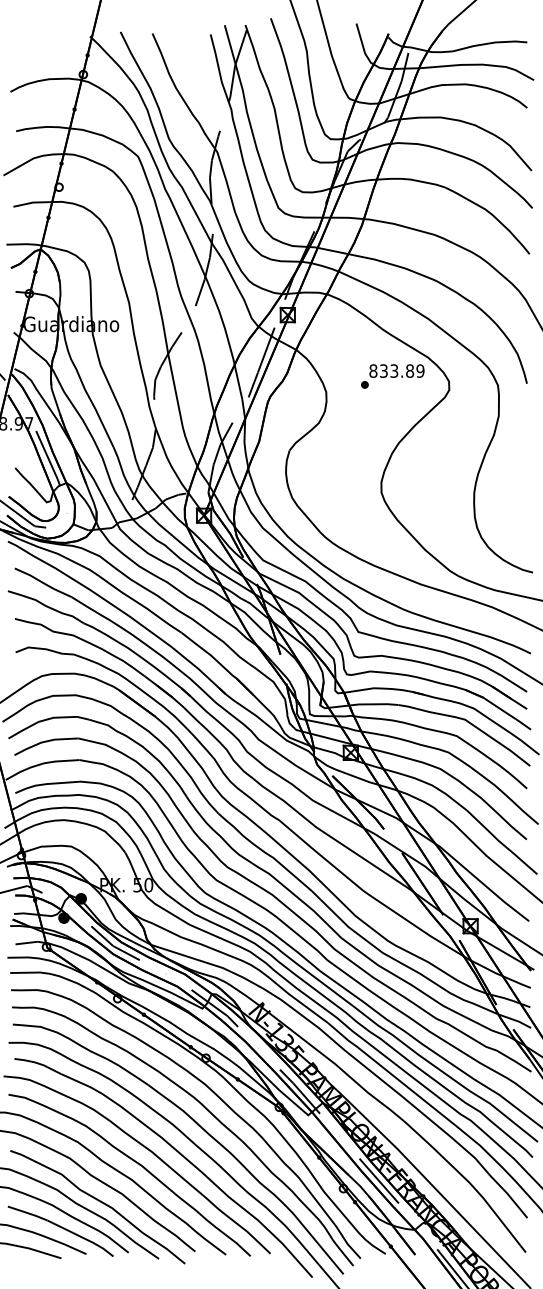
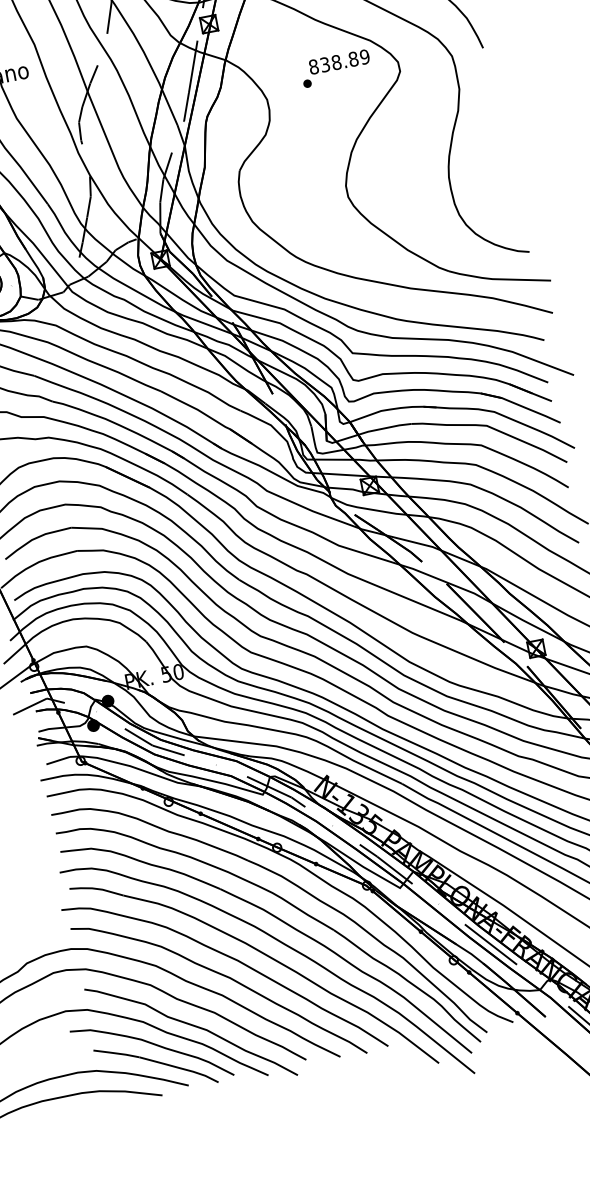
text: (394, 370) -> (336, 61), 833.89 -> 838.89

